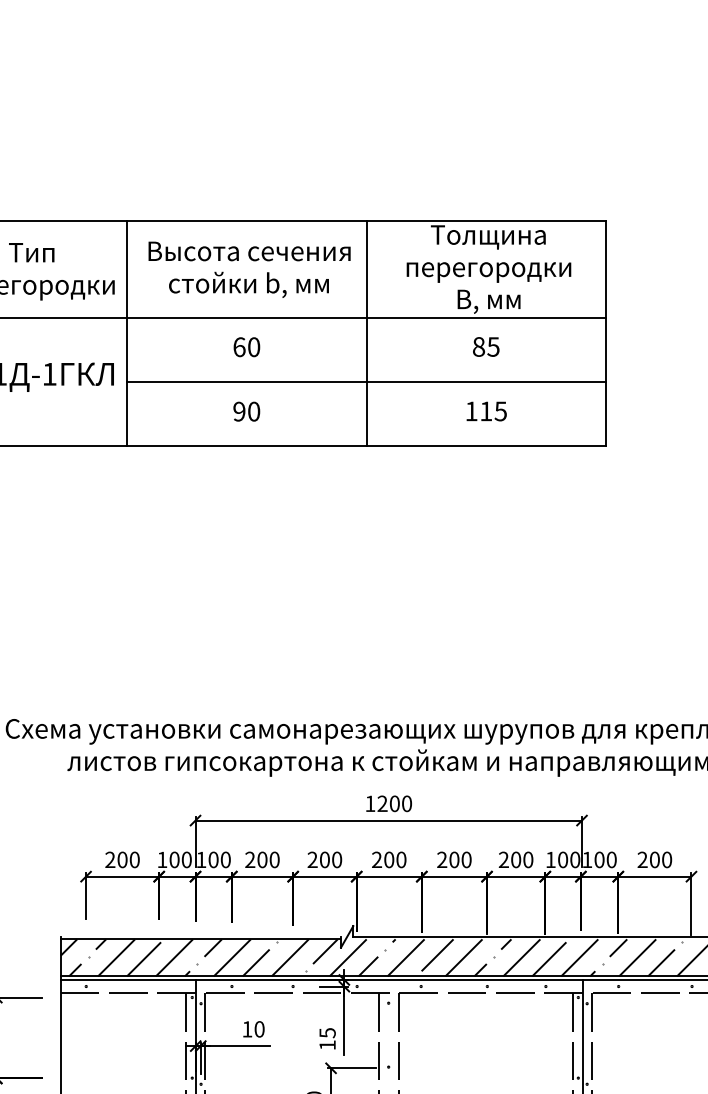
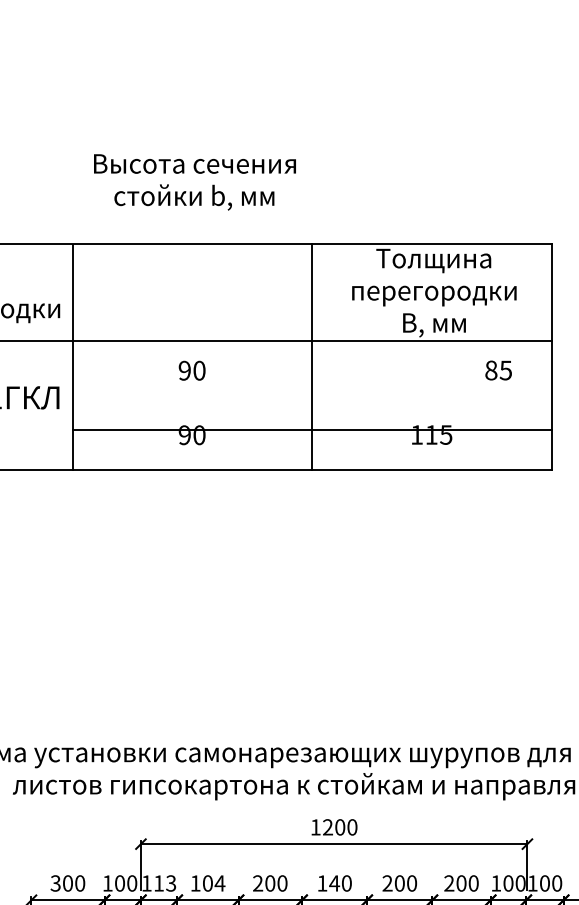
text: (249, 269) -> (194, 182), moved
text: (486, 346) -> (498, 370), moved
text: (239, 347) -> (184, 371), 60 -> 90
line: (366, 381) -> (311, 429), moved
text: (219, 859) -> (164, 883), 100 -> 113
text: (262, 859) -> (207, 883), 200 -> 104
text: (383, 859) -> (328, 883), 200 -> 140
text: (110, 860) -> (55, 884), 200 -> 300

